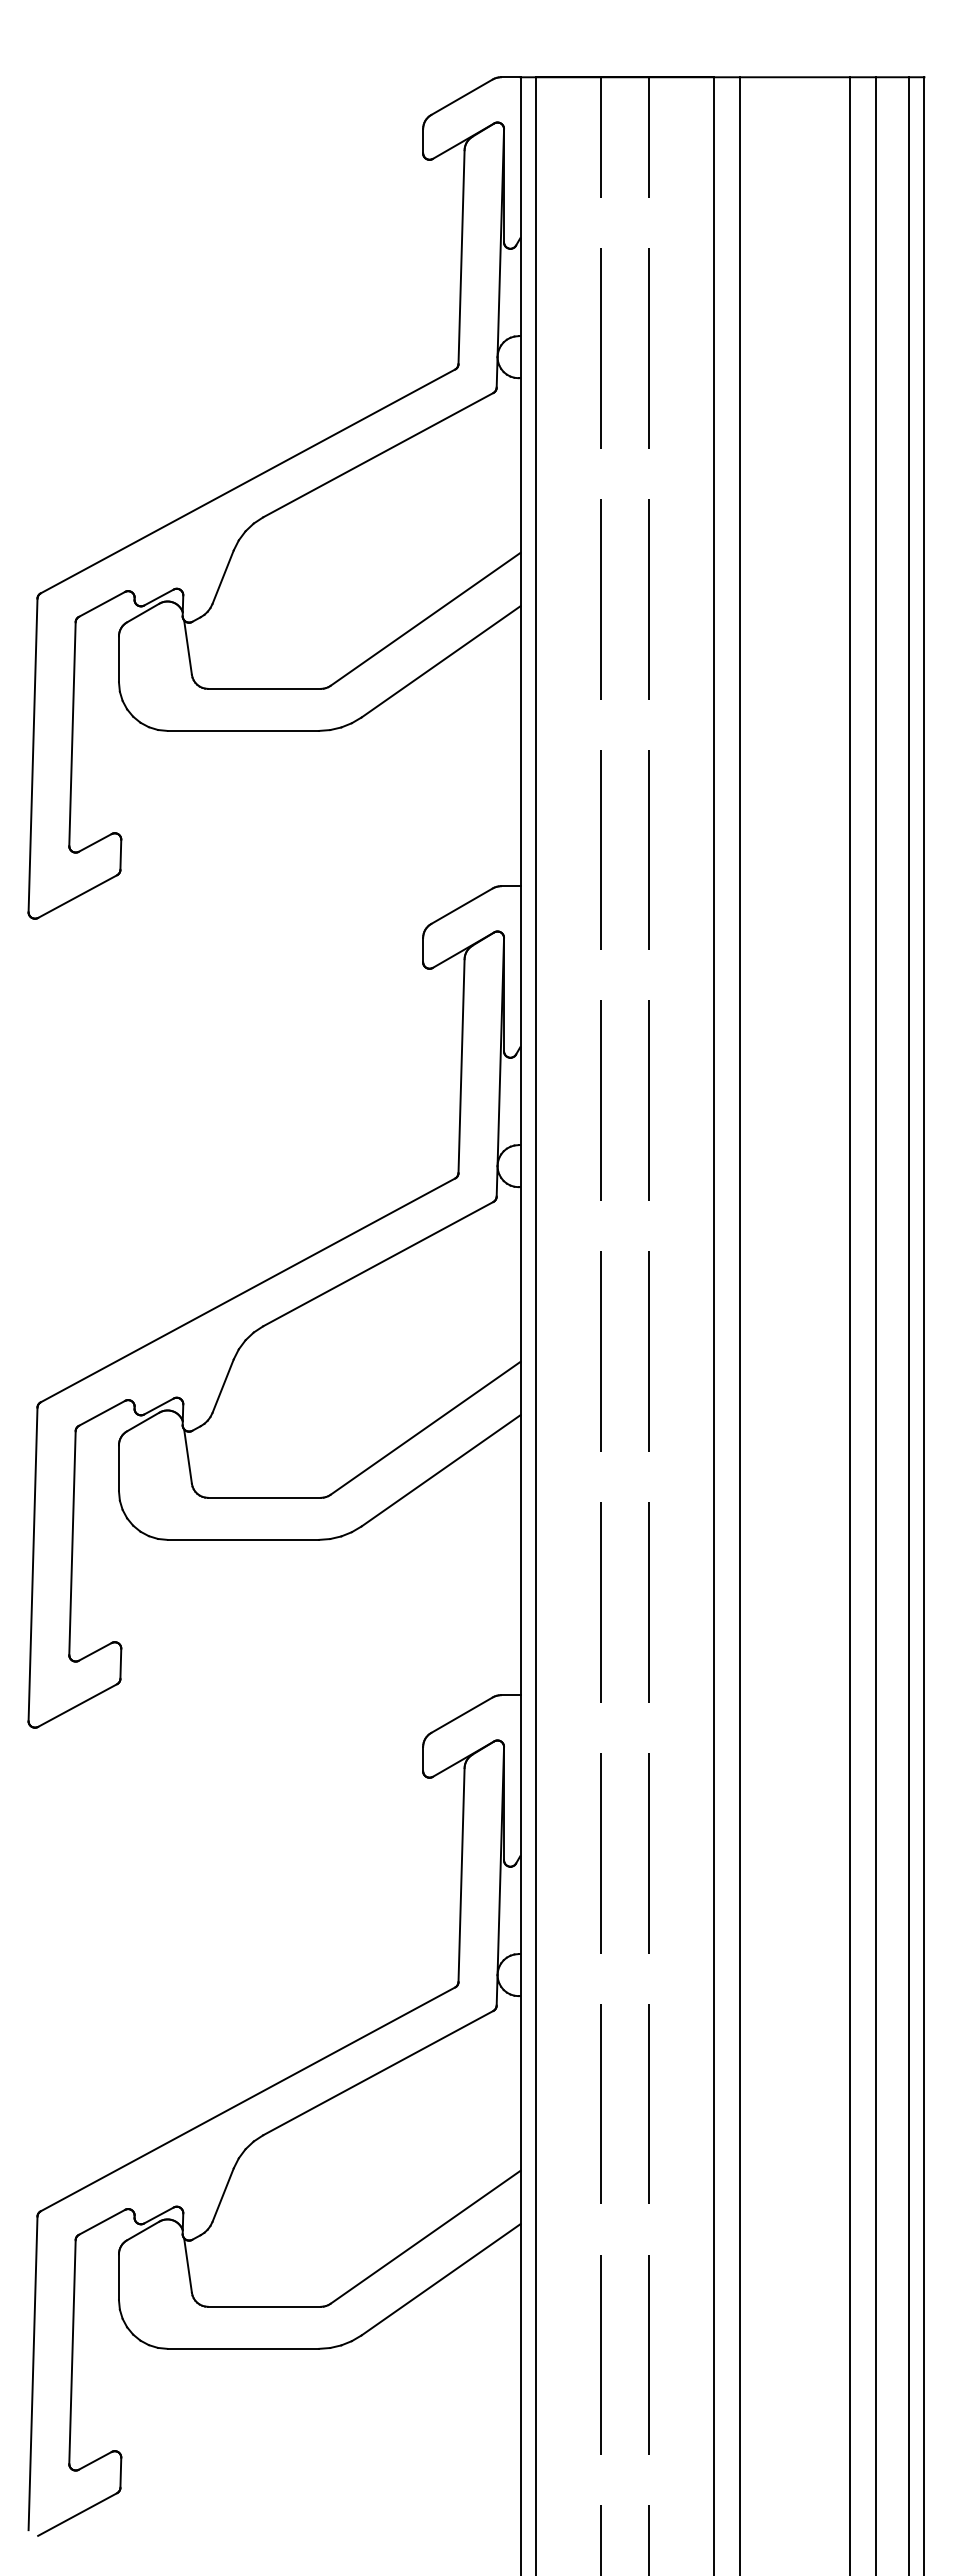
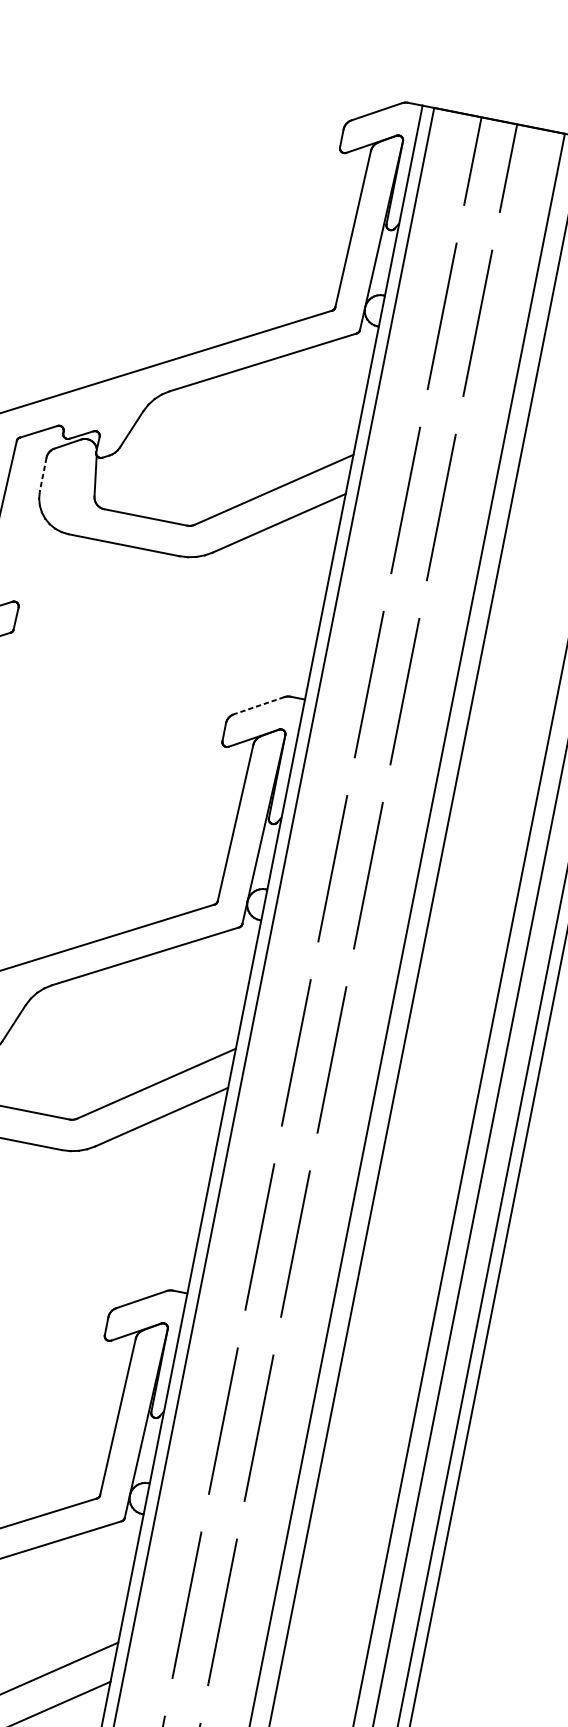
line: (118, 659) -> (42, 474), solid -> dashed
line: (462, 906) -> (259, 705), solid -> dashed

